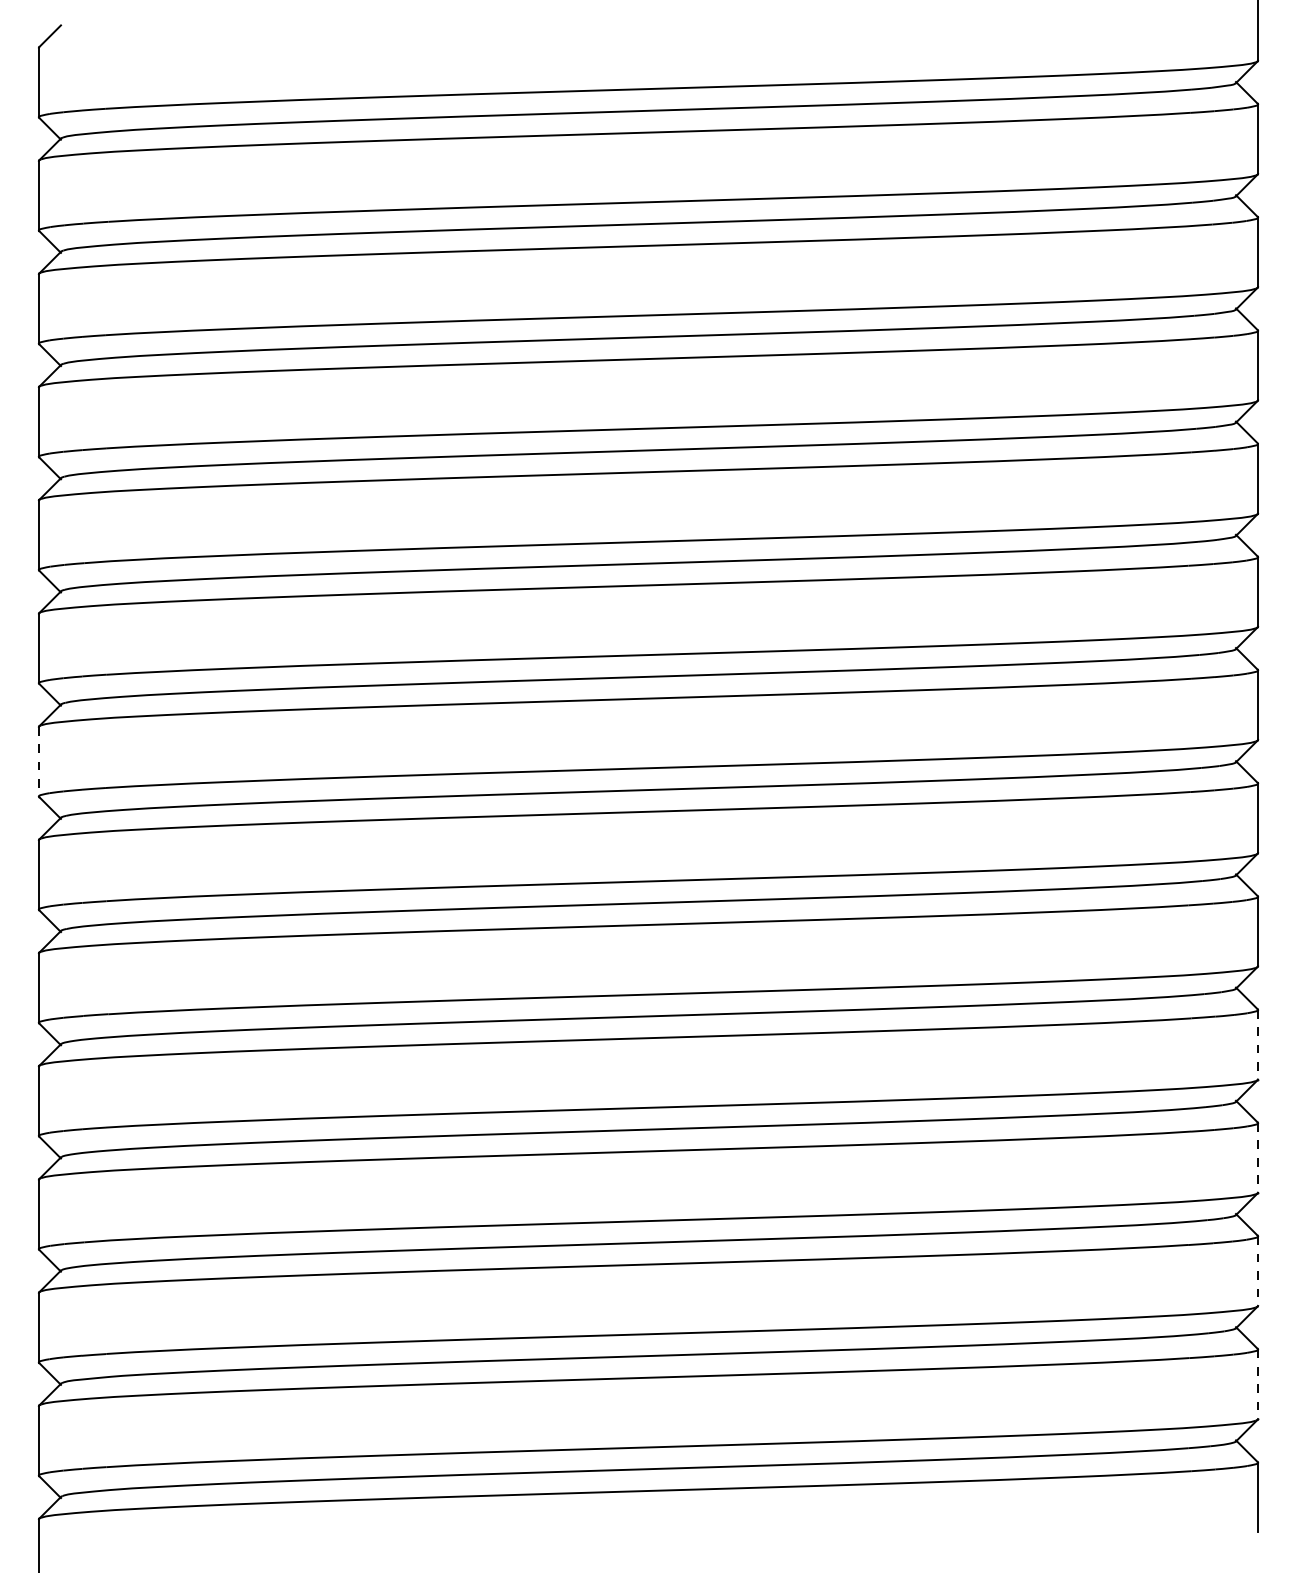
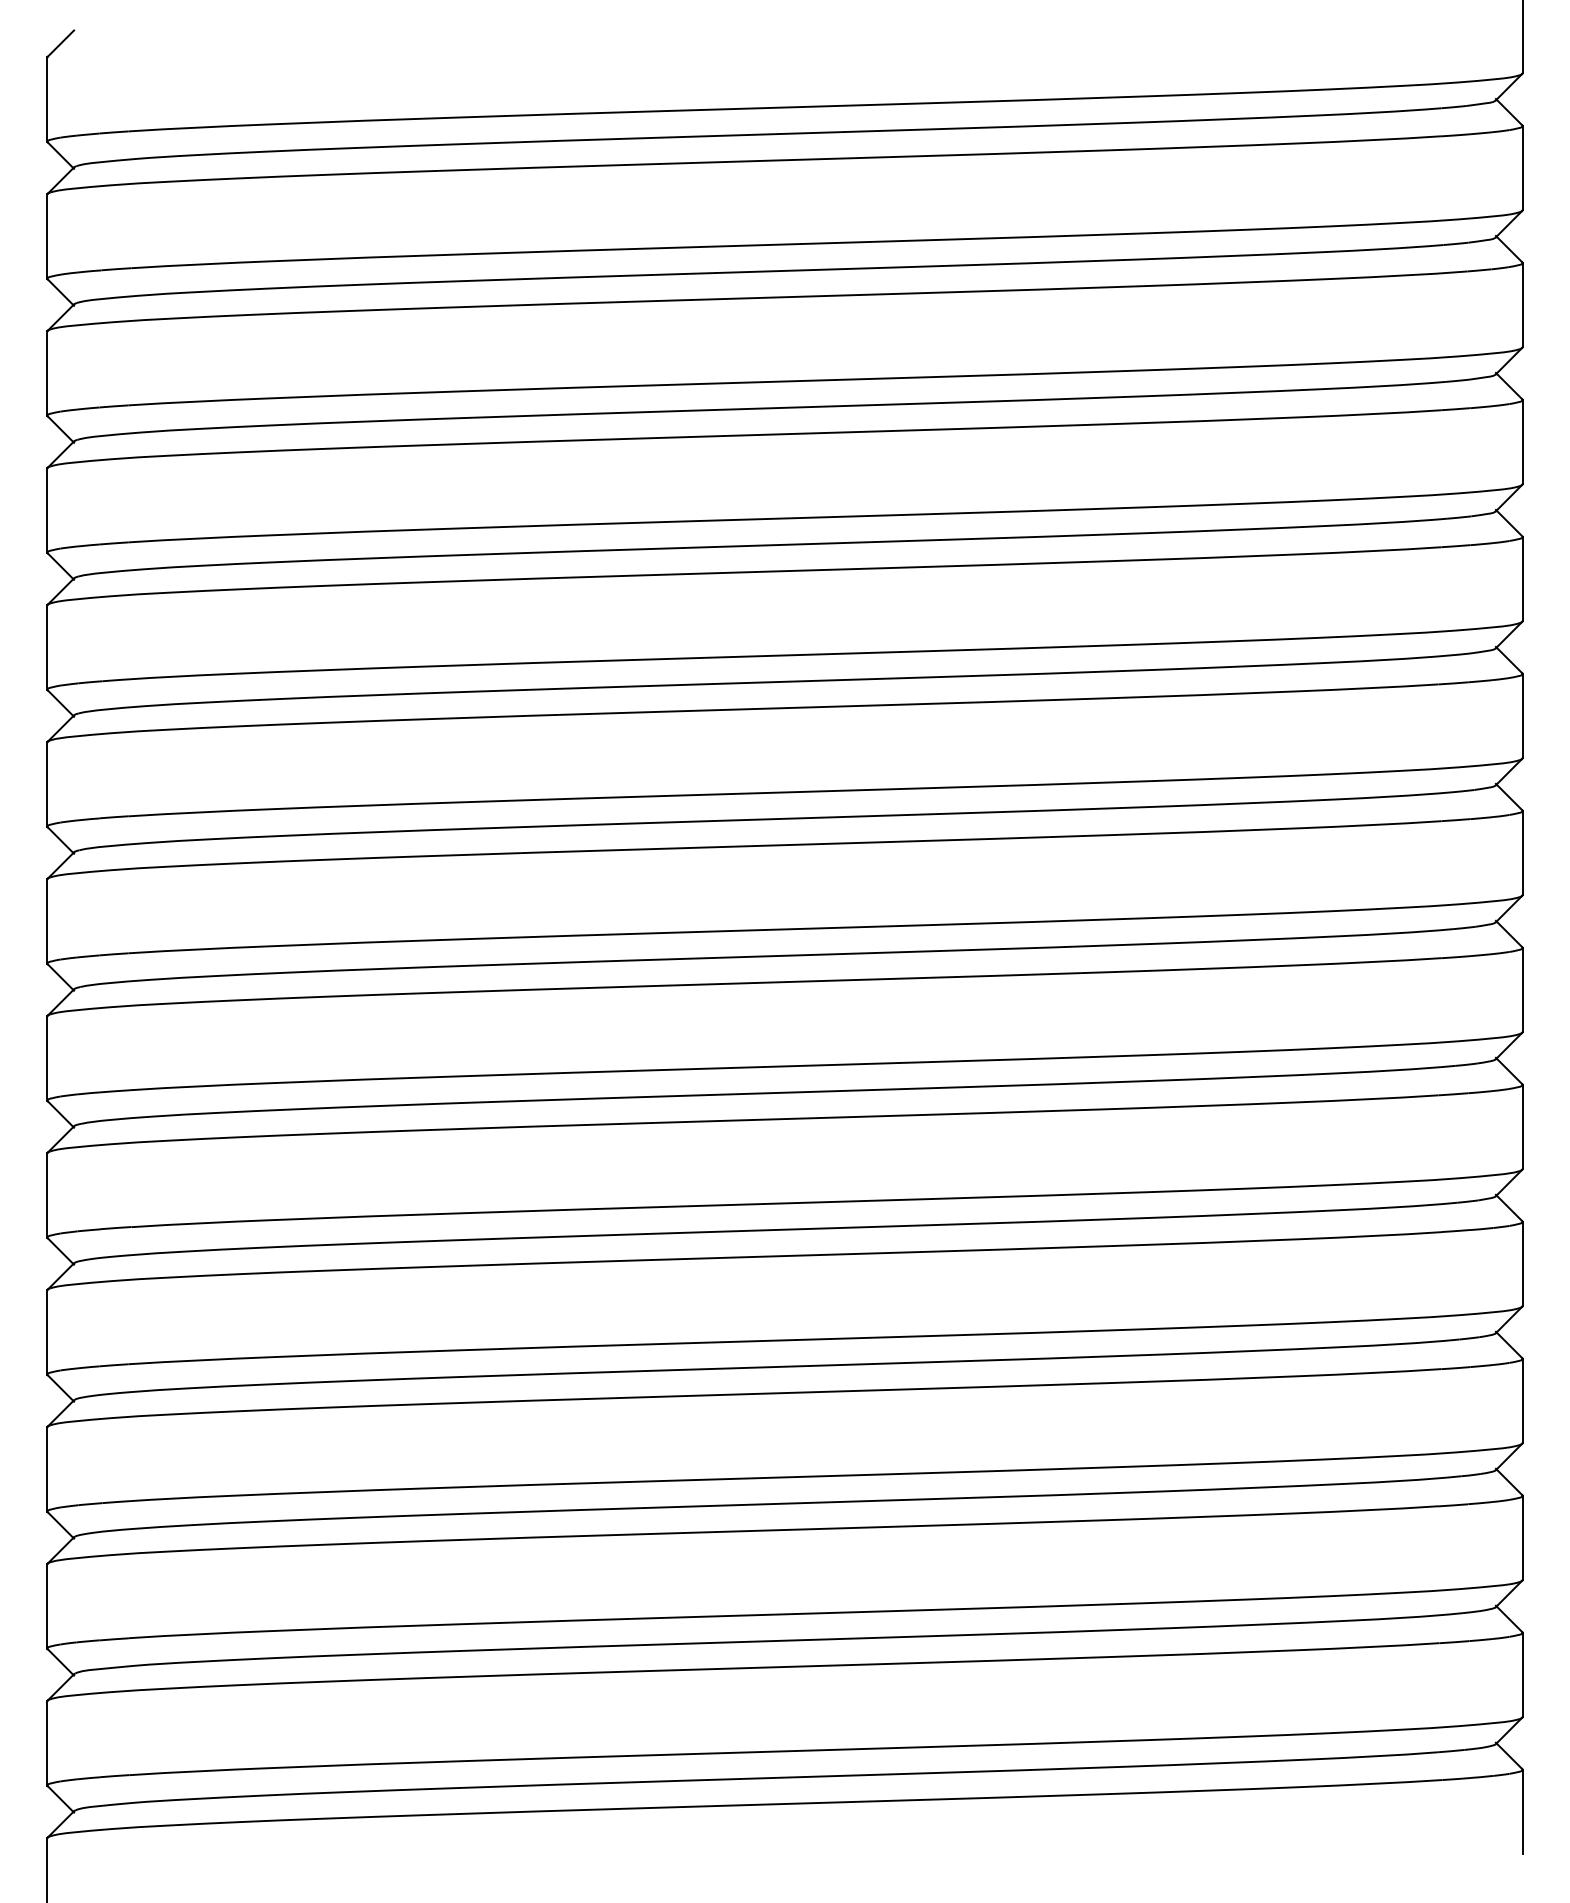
line: (38, 761) -> (46, 921), dashed -> solid
line: (1258, 1044) -> (1523, 1263), dashed -> solid
line: (1258, 1157) -> (1523, 1400), dashed -> solid
line: (1258, 1271) -> (1523, 1538), dashed -> solid
line: (1258, 1384) -> (1523, 1675), dashed -> solid

